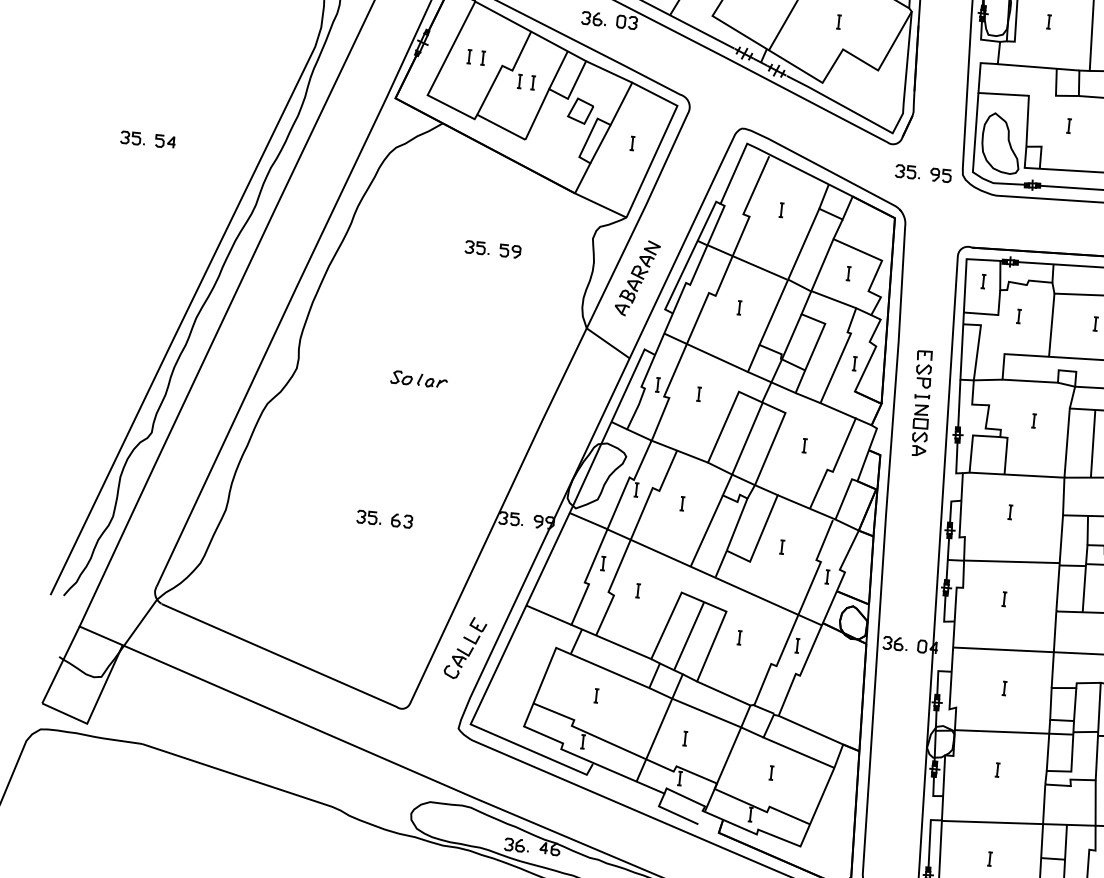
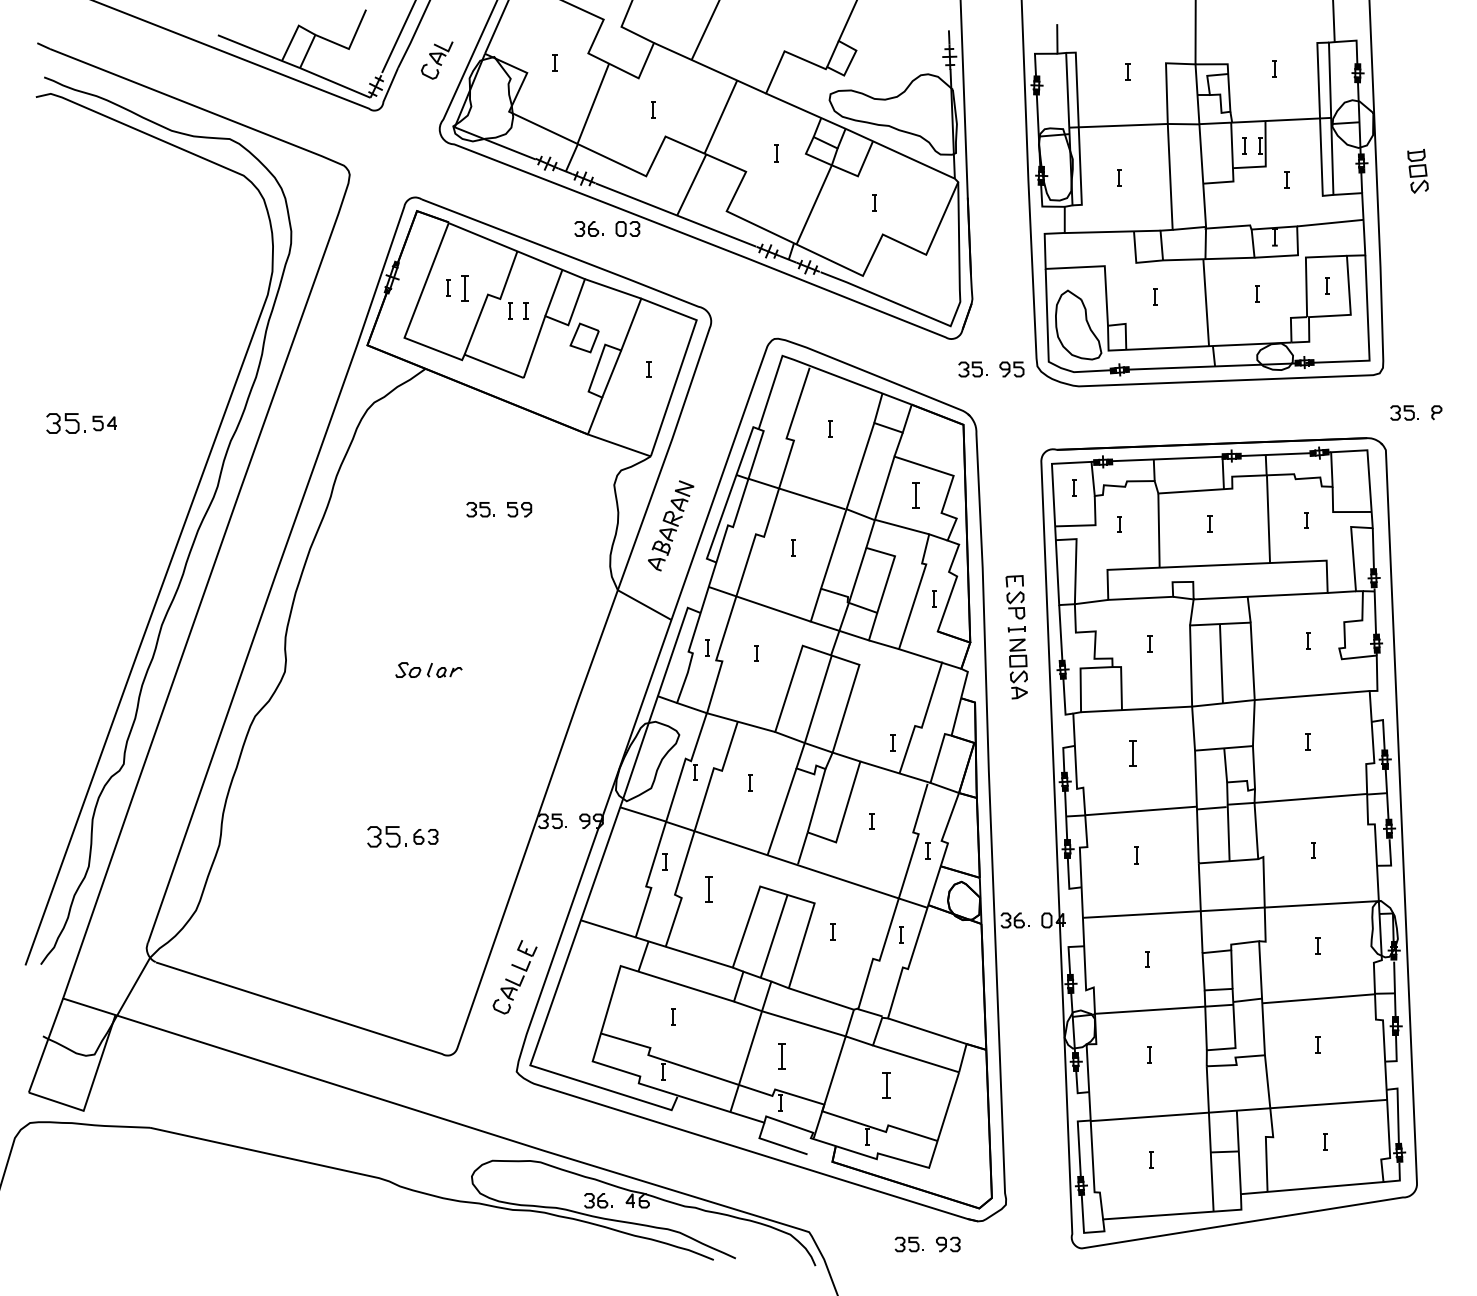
part: (483, 57) -> (464, 287), size x1.6
part: (132, 138) -> (66, 423), size x1.4
part: (848, 273) -> (916, 494), size x1.6
part: (804, 445) -> (892, 742), moved
part: (1010, 512) -> (1133, 753), size x1.6
part: (368, 517) -> (386, 836), size x1.4
part: (638, 590) -> (709, 889), size x1.6
part: (684, 738) -> (781, 1055), size x1.6
part: (771, 772) -> (886, 1085), size x1.6

